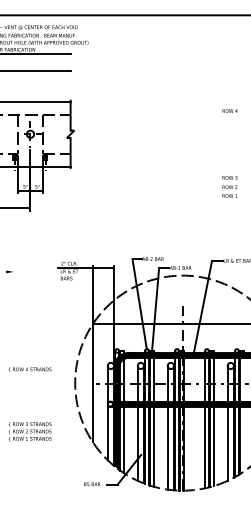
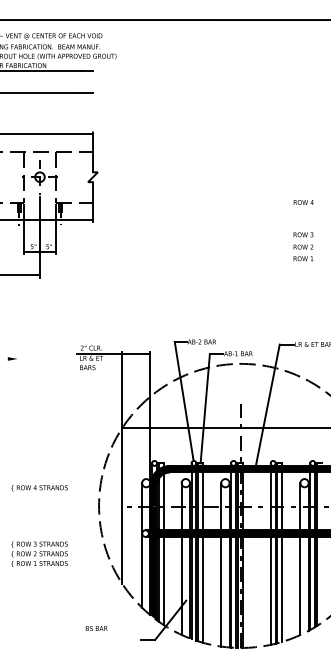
text: (229, 111) -> (303, 202), moved
text: (30, 431) -> (39, 553), moved
text: (92, 484) -> (96, 628), moved

